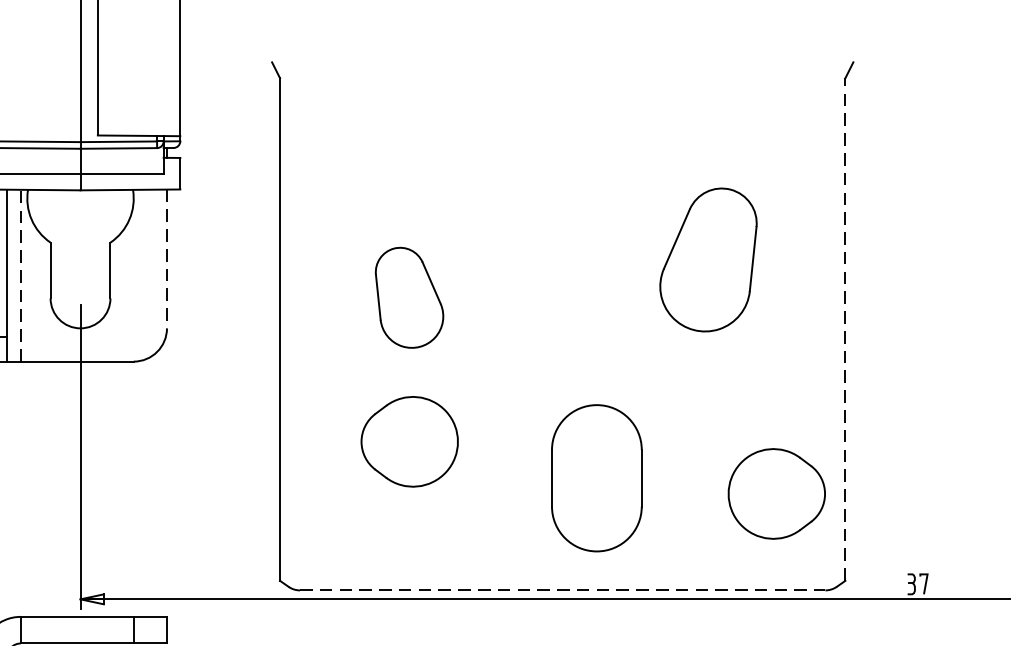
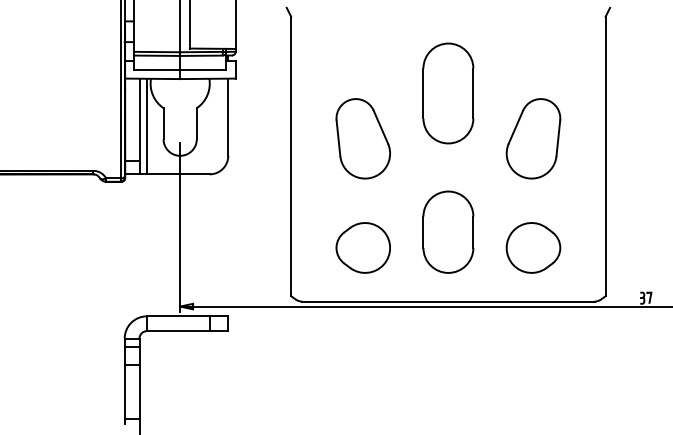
part: (562, 216) -> (448, 93), added
line: (167, 259) -> (228, 117), dashed -> solid
part: (708, 259) -> (533, 138), moved
line: (19, 275) -> (146, 126), dashed -> solid
part: (408, 297) -> (362, 138), size x1.43
line: (845, 329) -> (605, 156), dashed -> solid
part: (408, 440) -> (362, 247), moved
part: (597, 476) -> (448, 231), moved
part: (776, 493) -> (533, 247), moved
line: (562, 590) -> (448, 301), dashed -> solid

